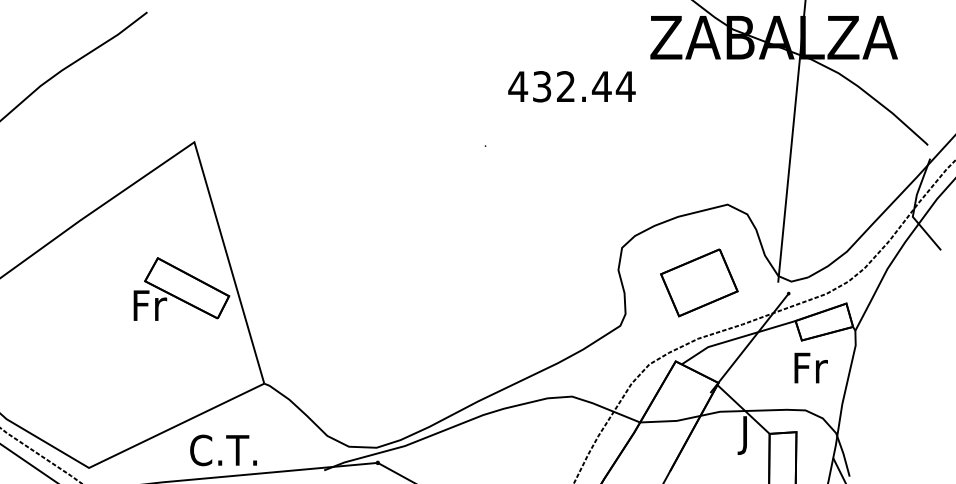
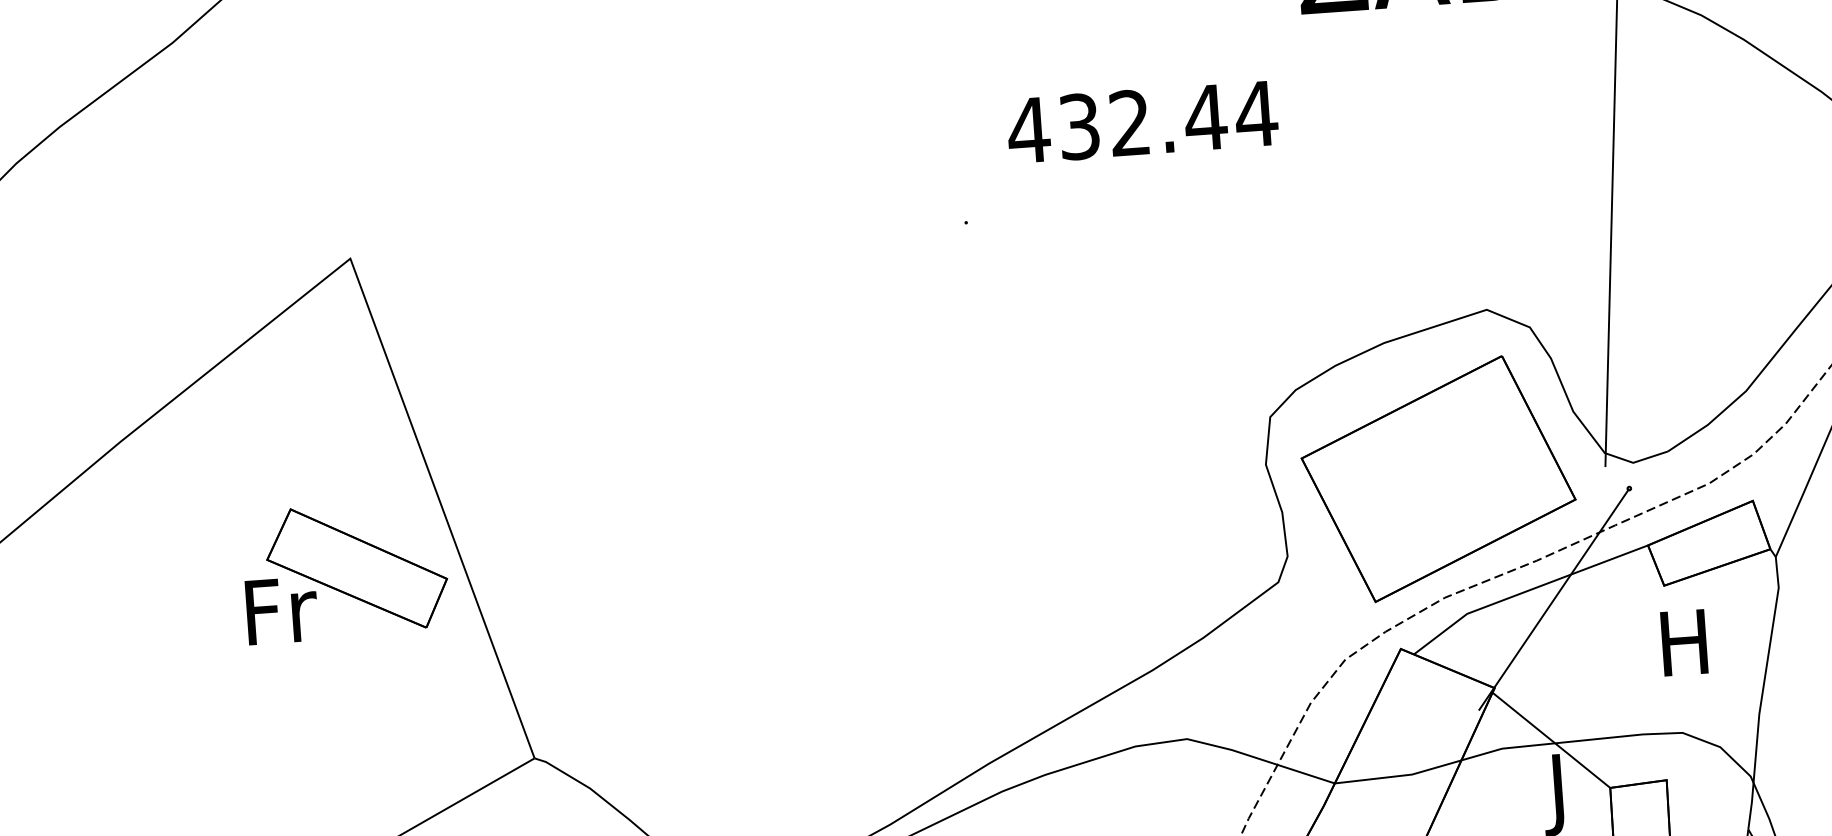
text: (571, 86) -> (1141, 121), moved
part: (699, 282) -> (1439, 478), size x1.67
text: (810, 367) -> (1686, 641), Fr -> H

